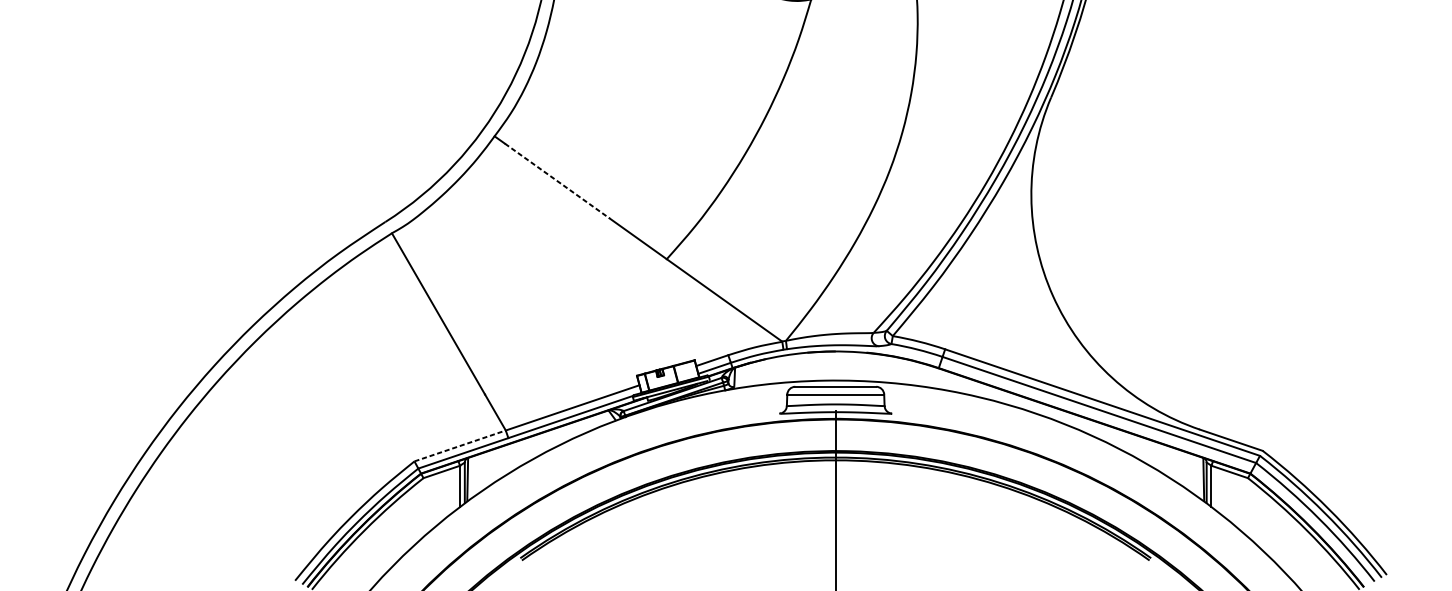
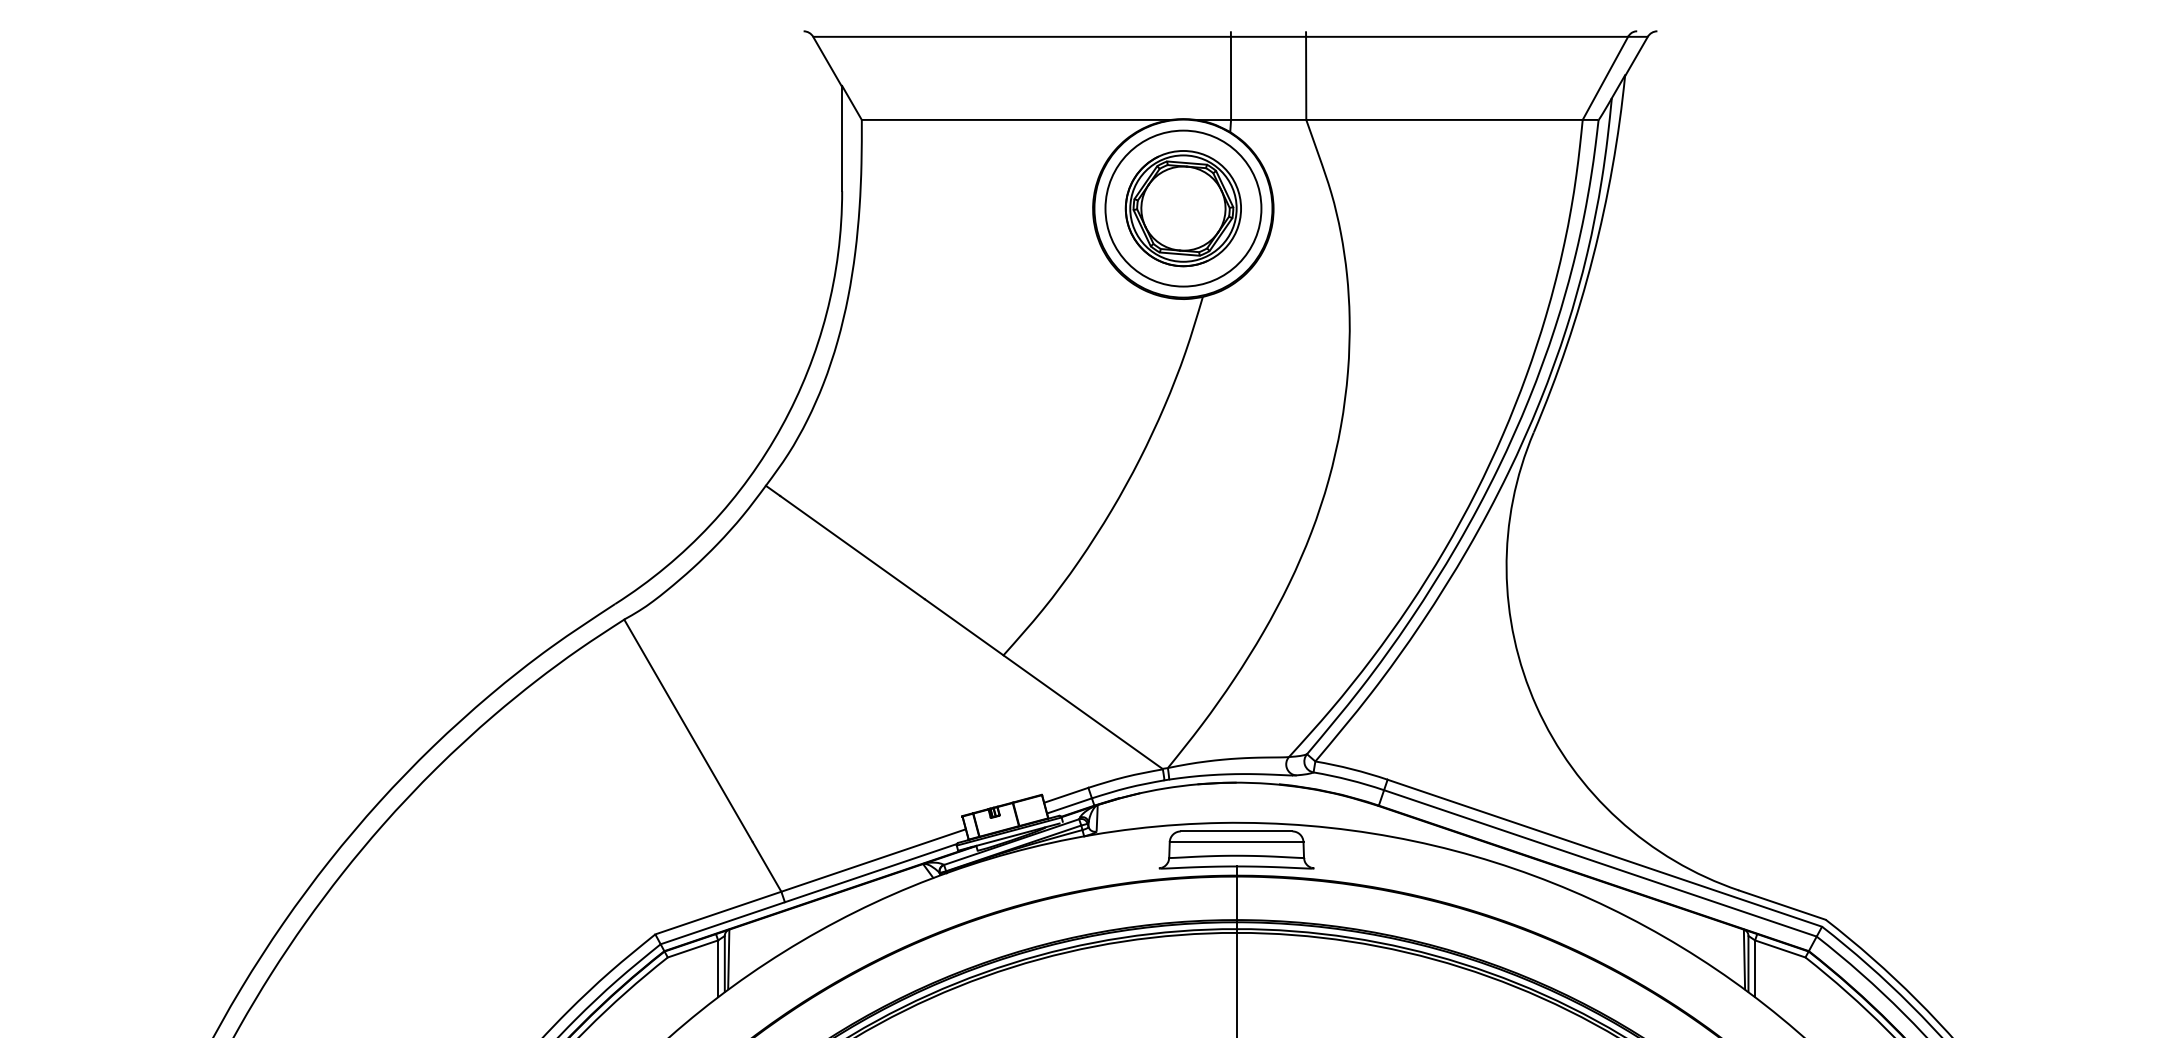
line: (557, 181) -> (852, 547), dashed -> solid
line: (460, 446) -> (718, 913), dashed -> solid

